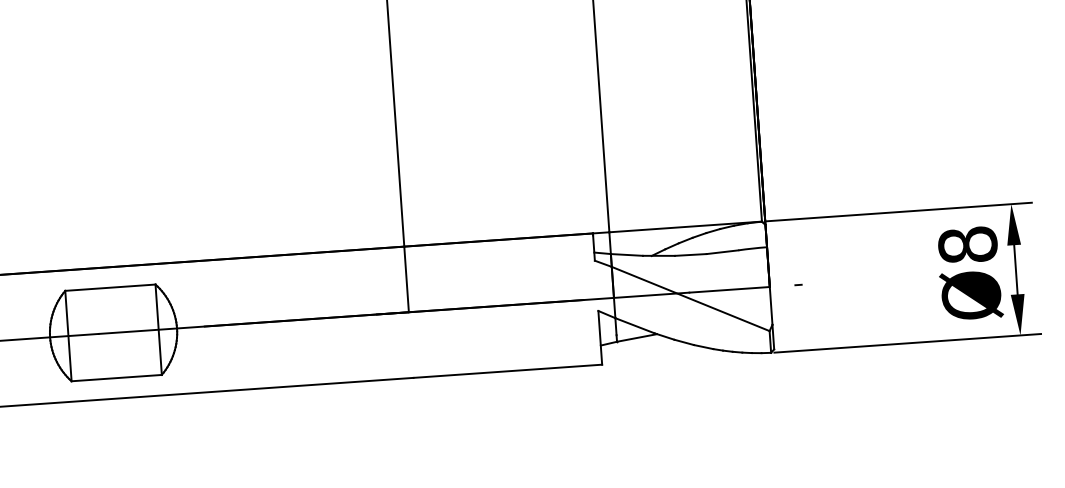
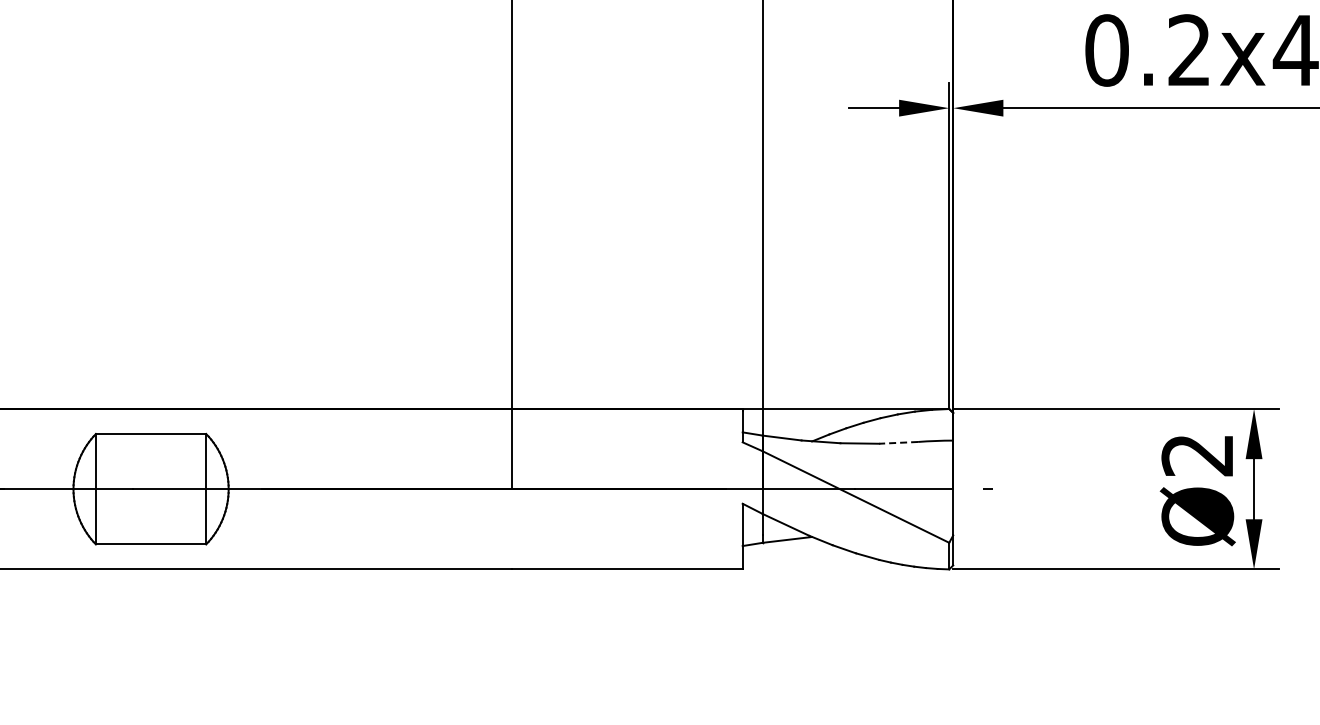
text: (967, 244) -> (1197, 454), Ø8 -> Ø2
line: (722, 251) -> (898, 442), solid -> dashed

